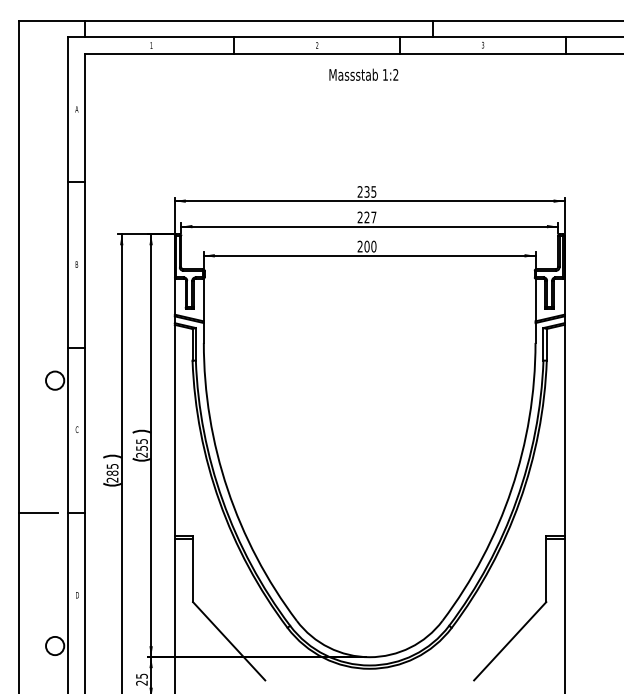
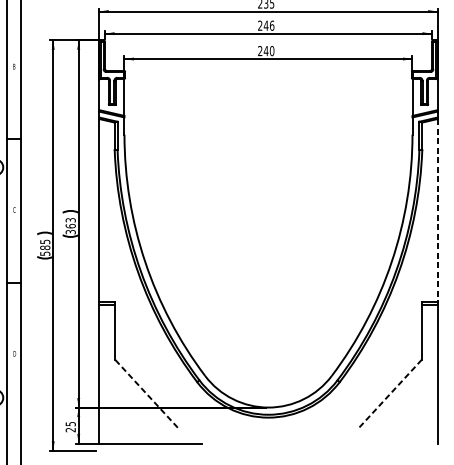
text: (370, 217) -> (269, 25), 227 -> 246
text: (366, 246) -> (265, 50), 200 -> 240
line: (564, 430) -> (437, 210), solid -> dashed
text: (141, 448) -> (70, 226), 255 -> 363
text: (112, 479) -> (45, 253), 285 -> 585
line: (228, 640) -> (145, 393), solid -> dashed
line: (509, 641) -> (389, 393), solid -> dashed

